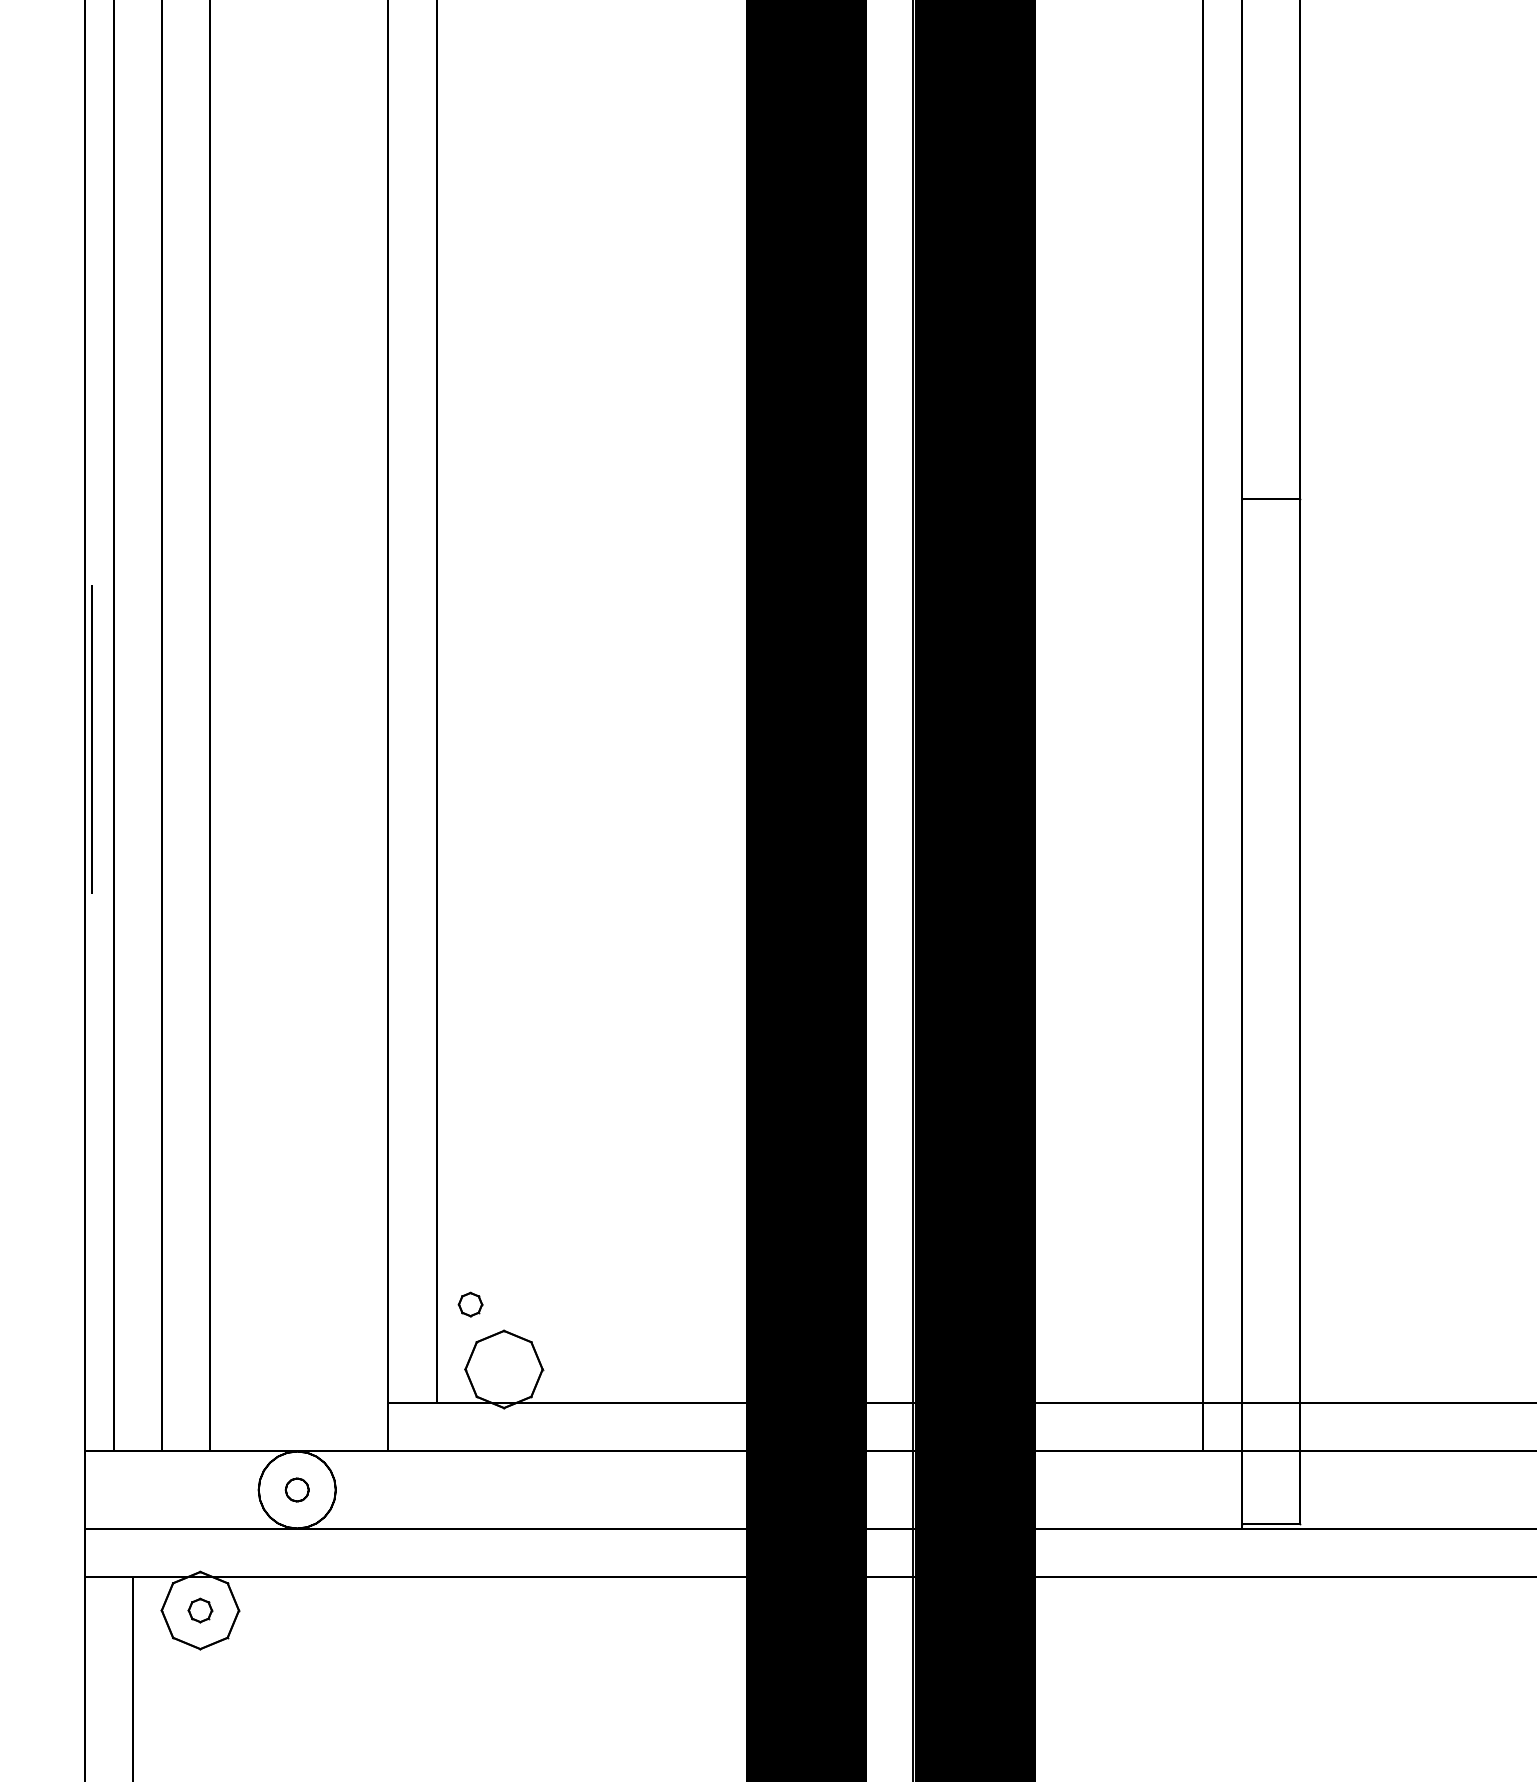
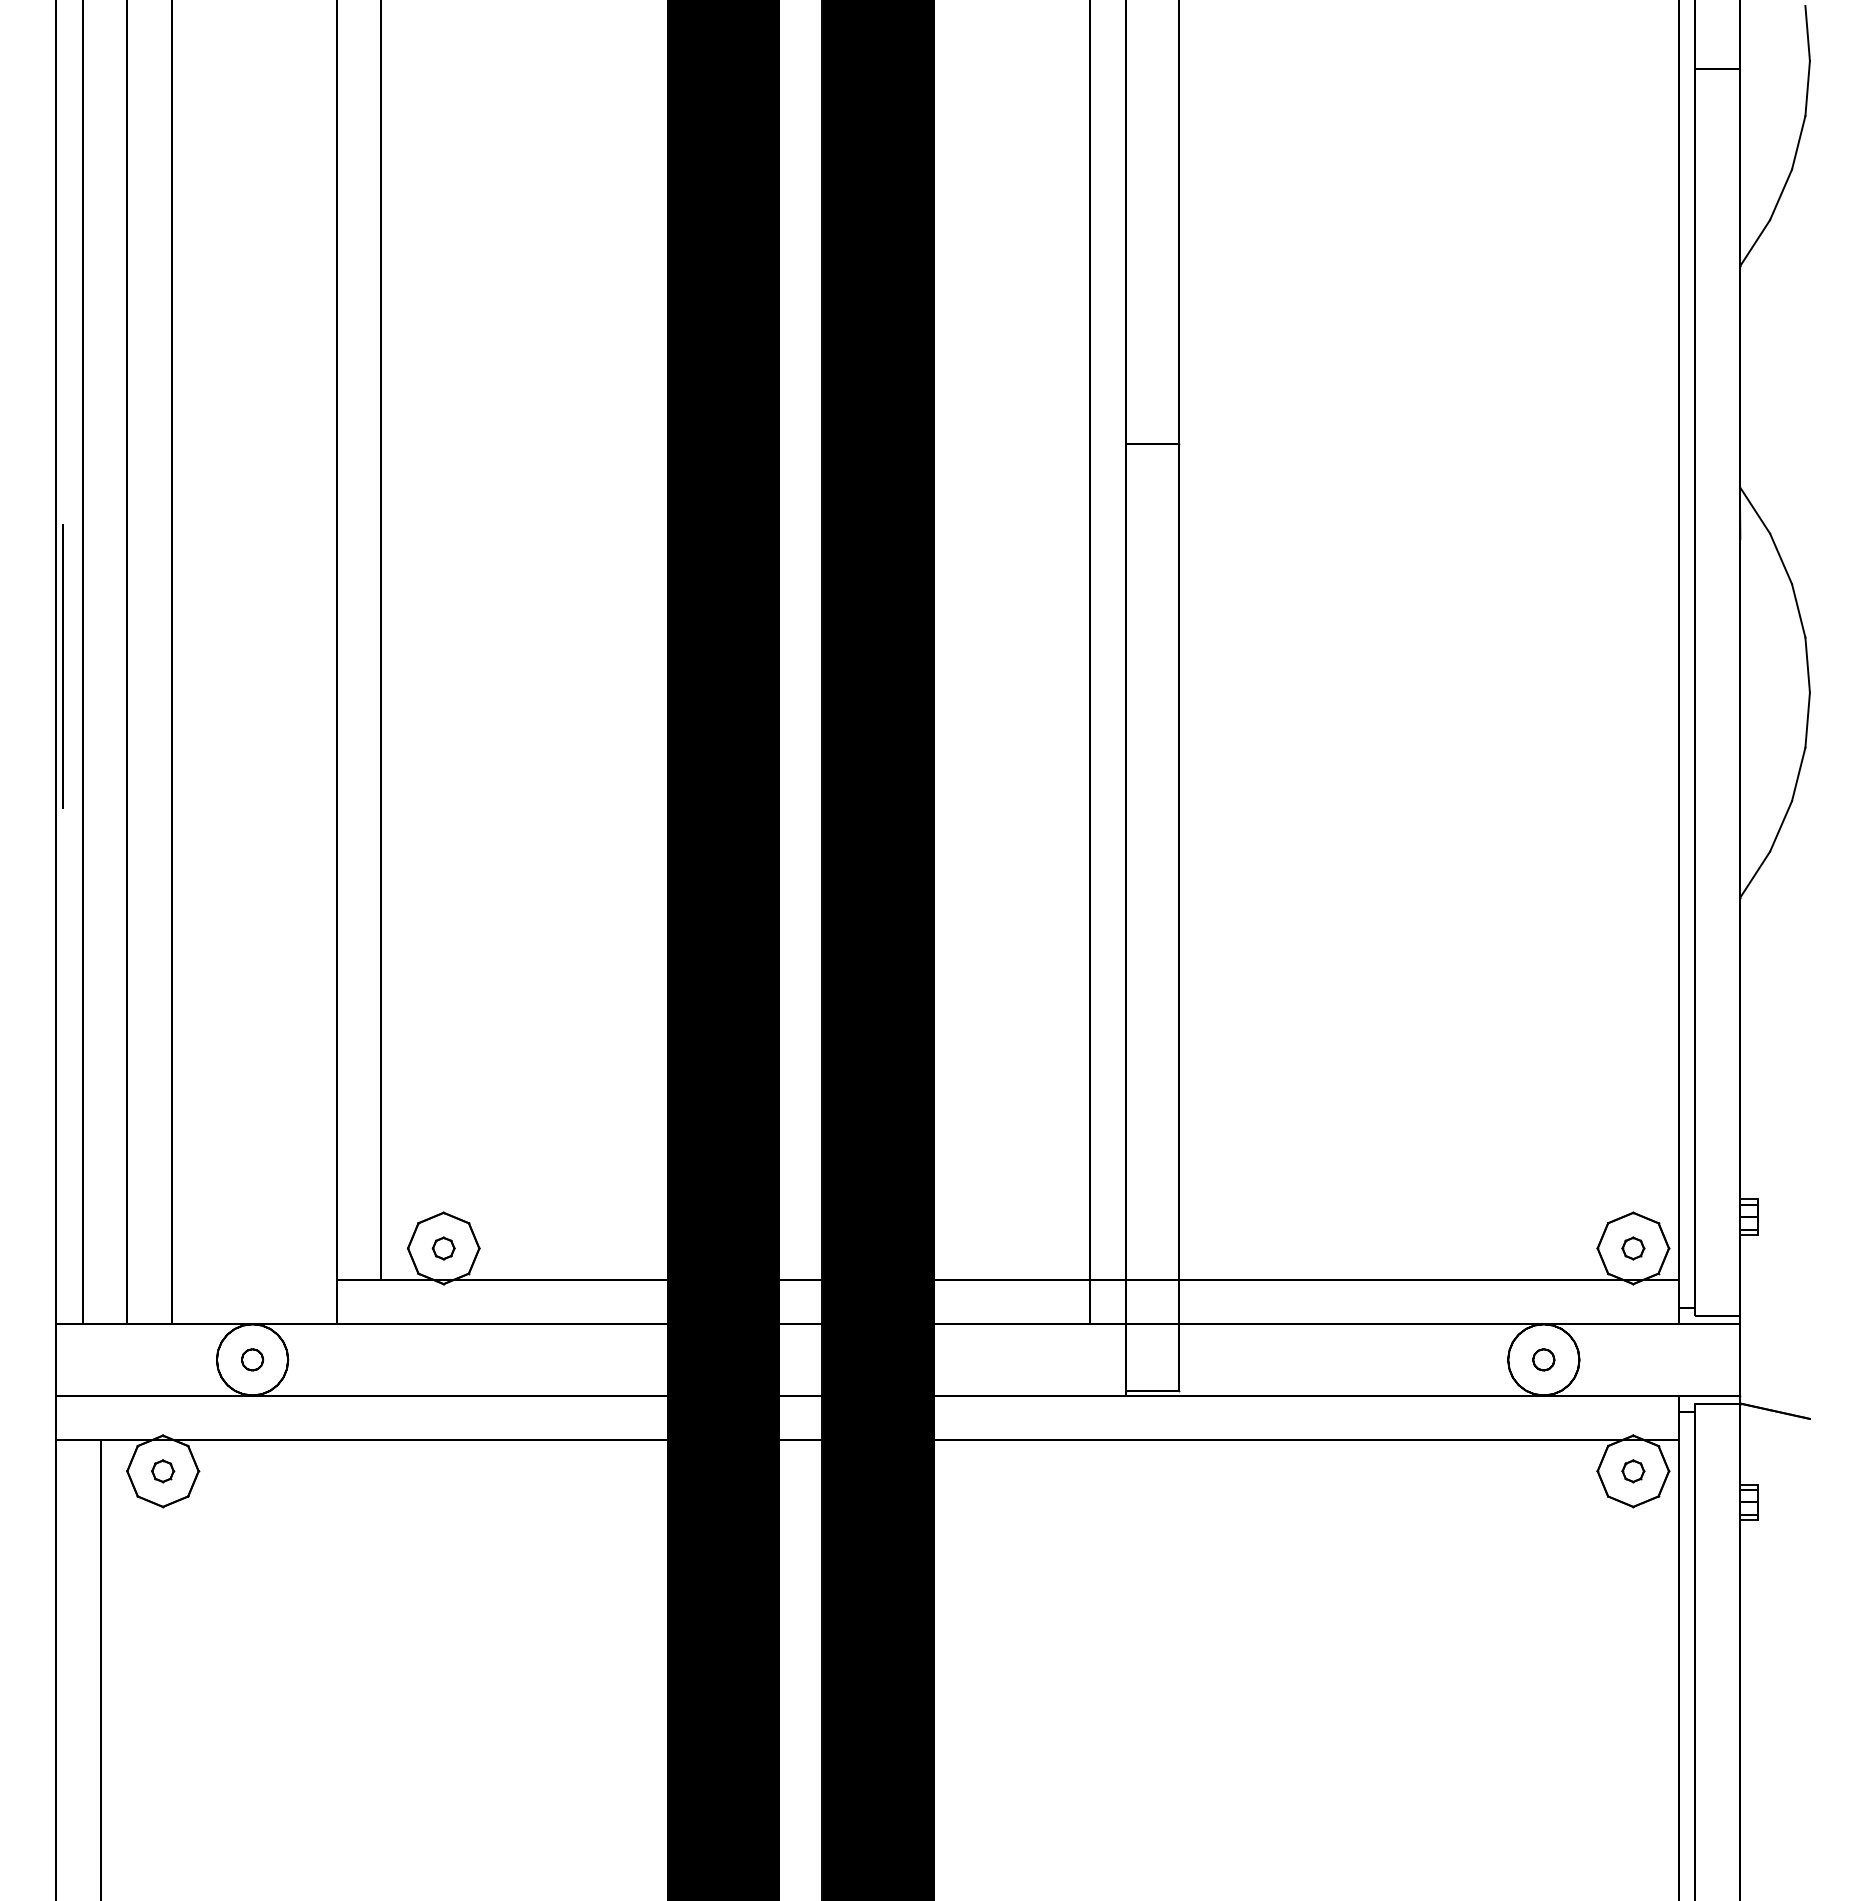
part: (470, 1304) -> (443, 1248), moved

